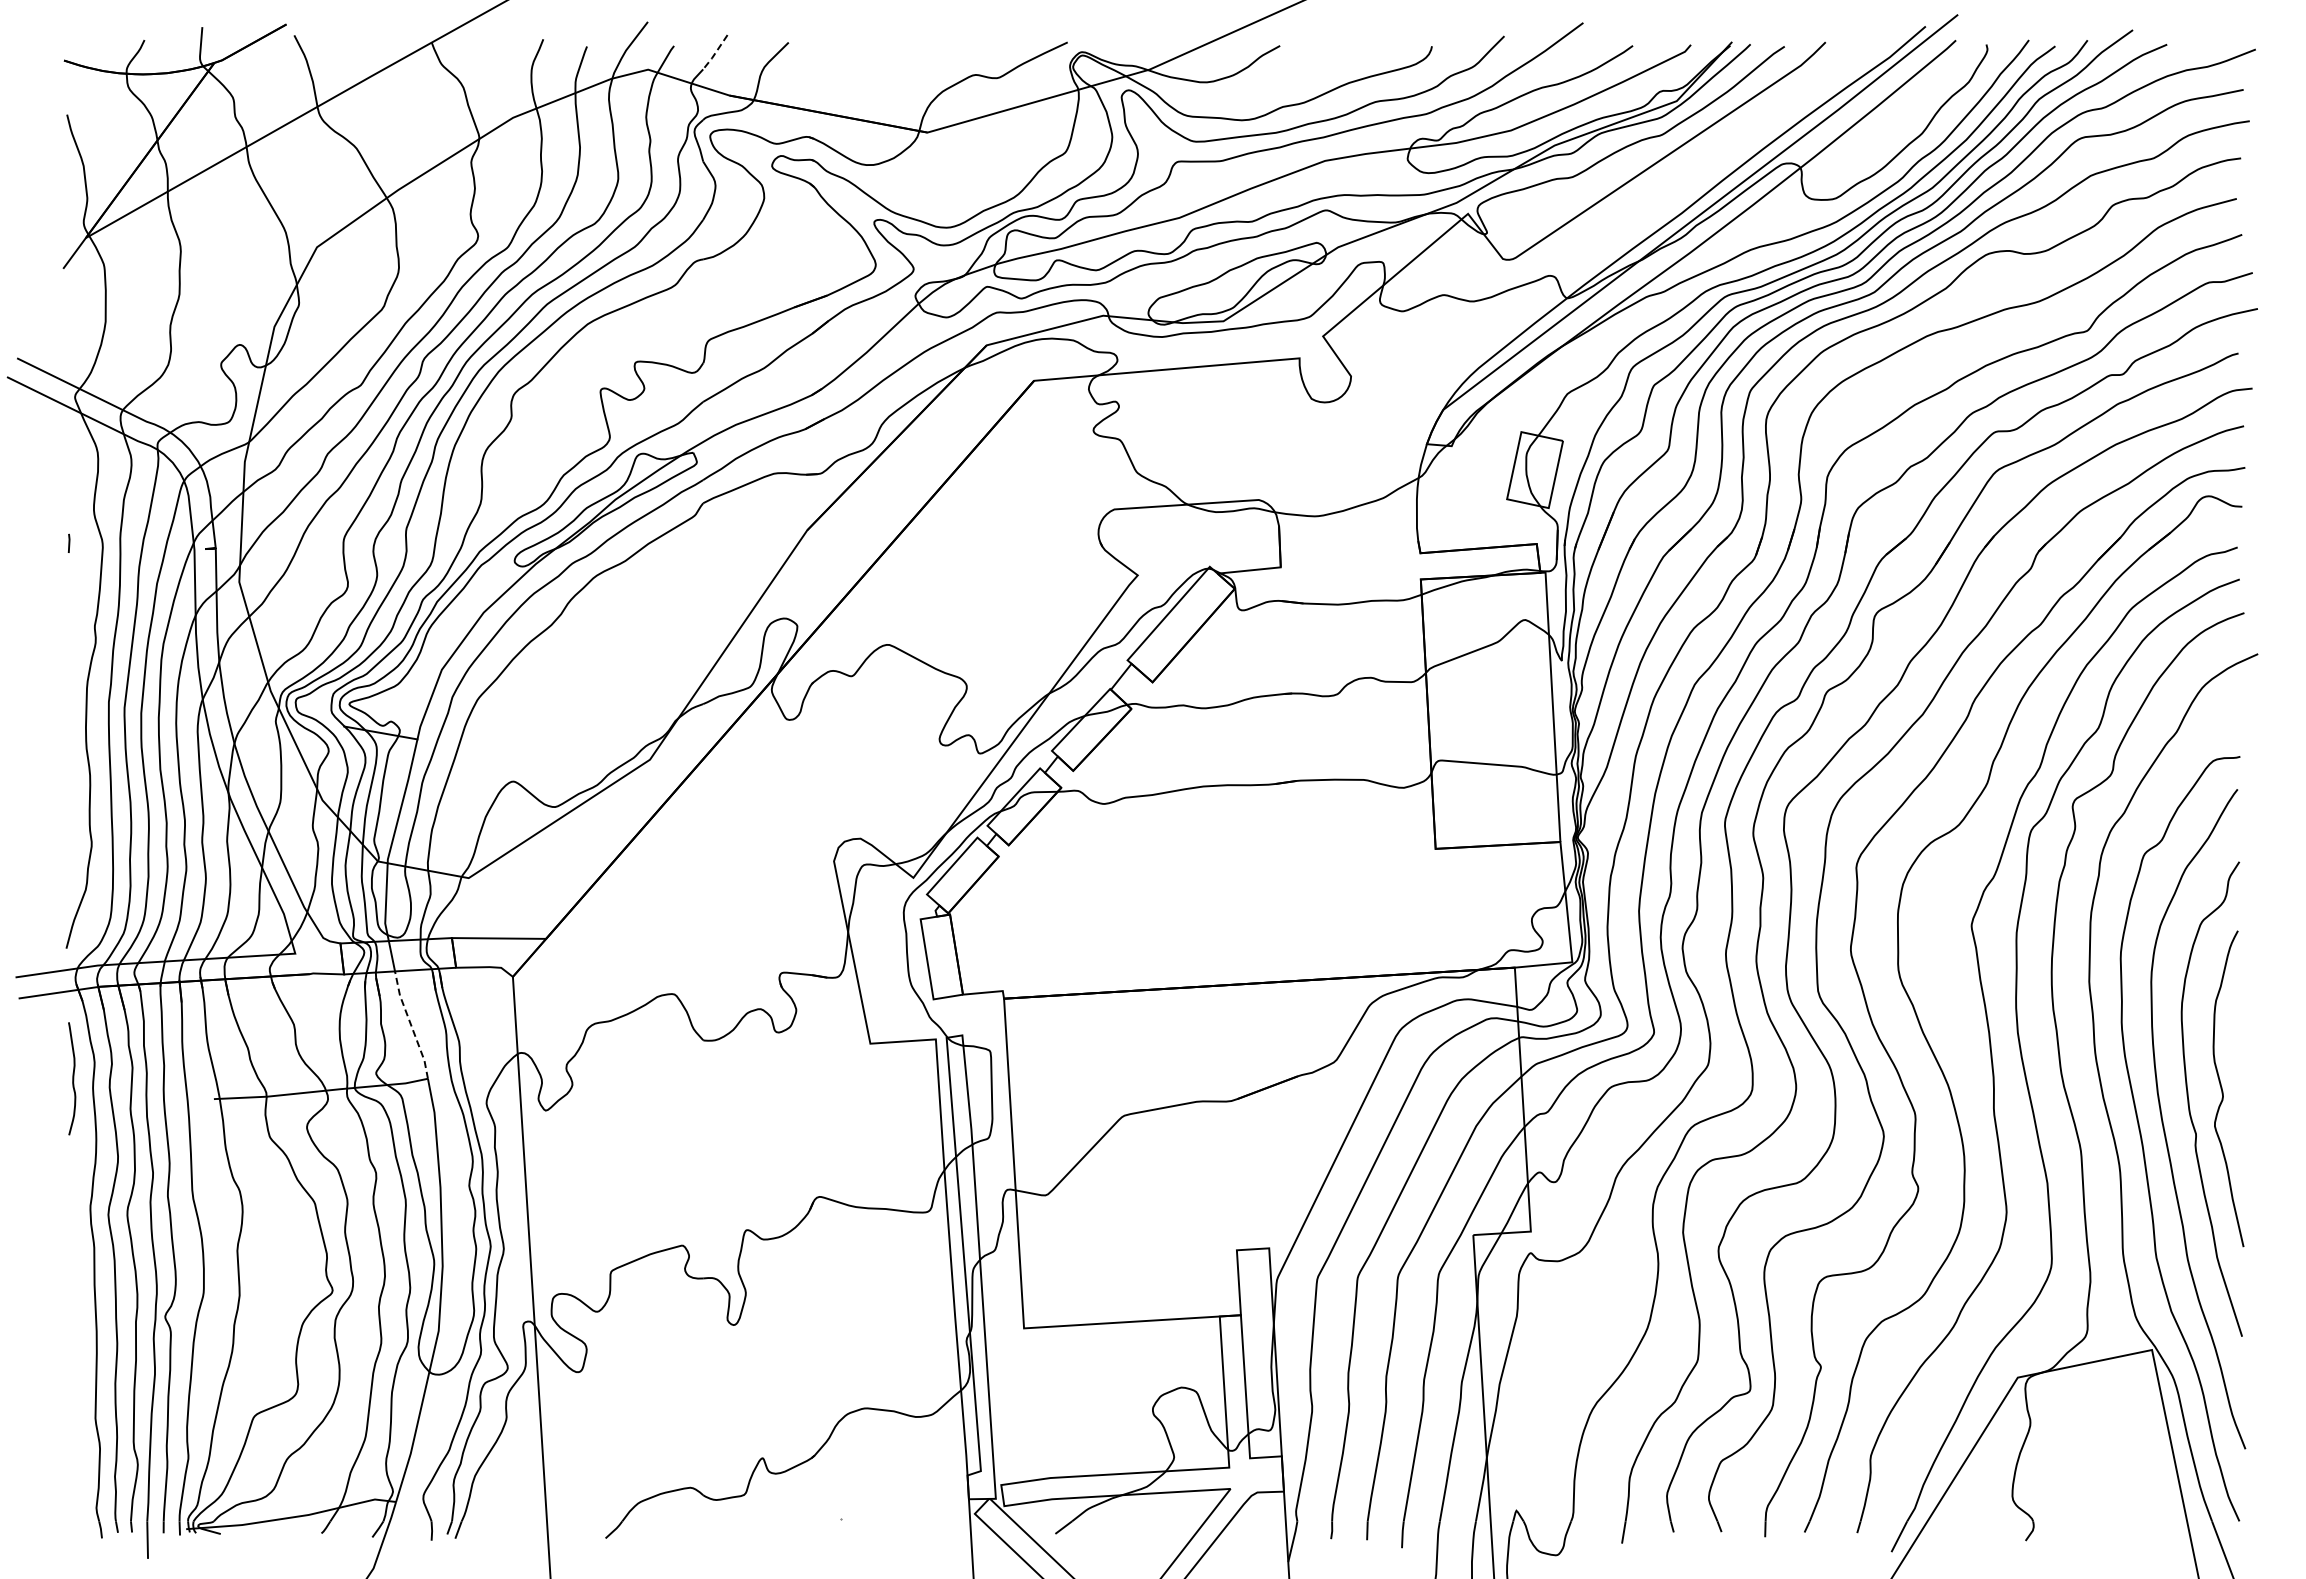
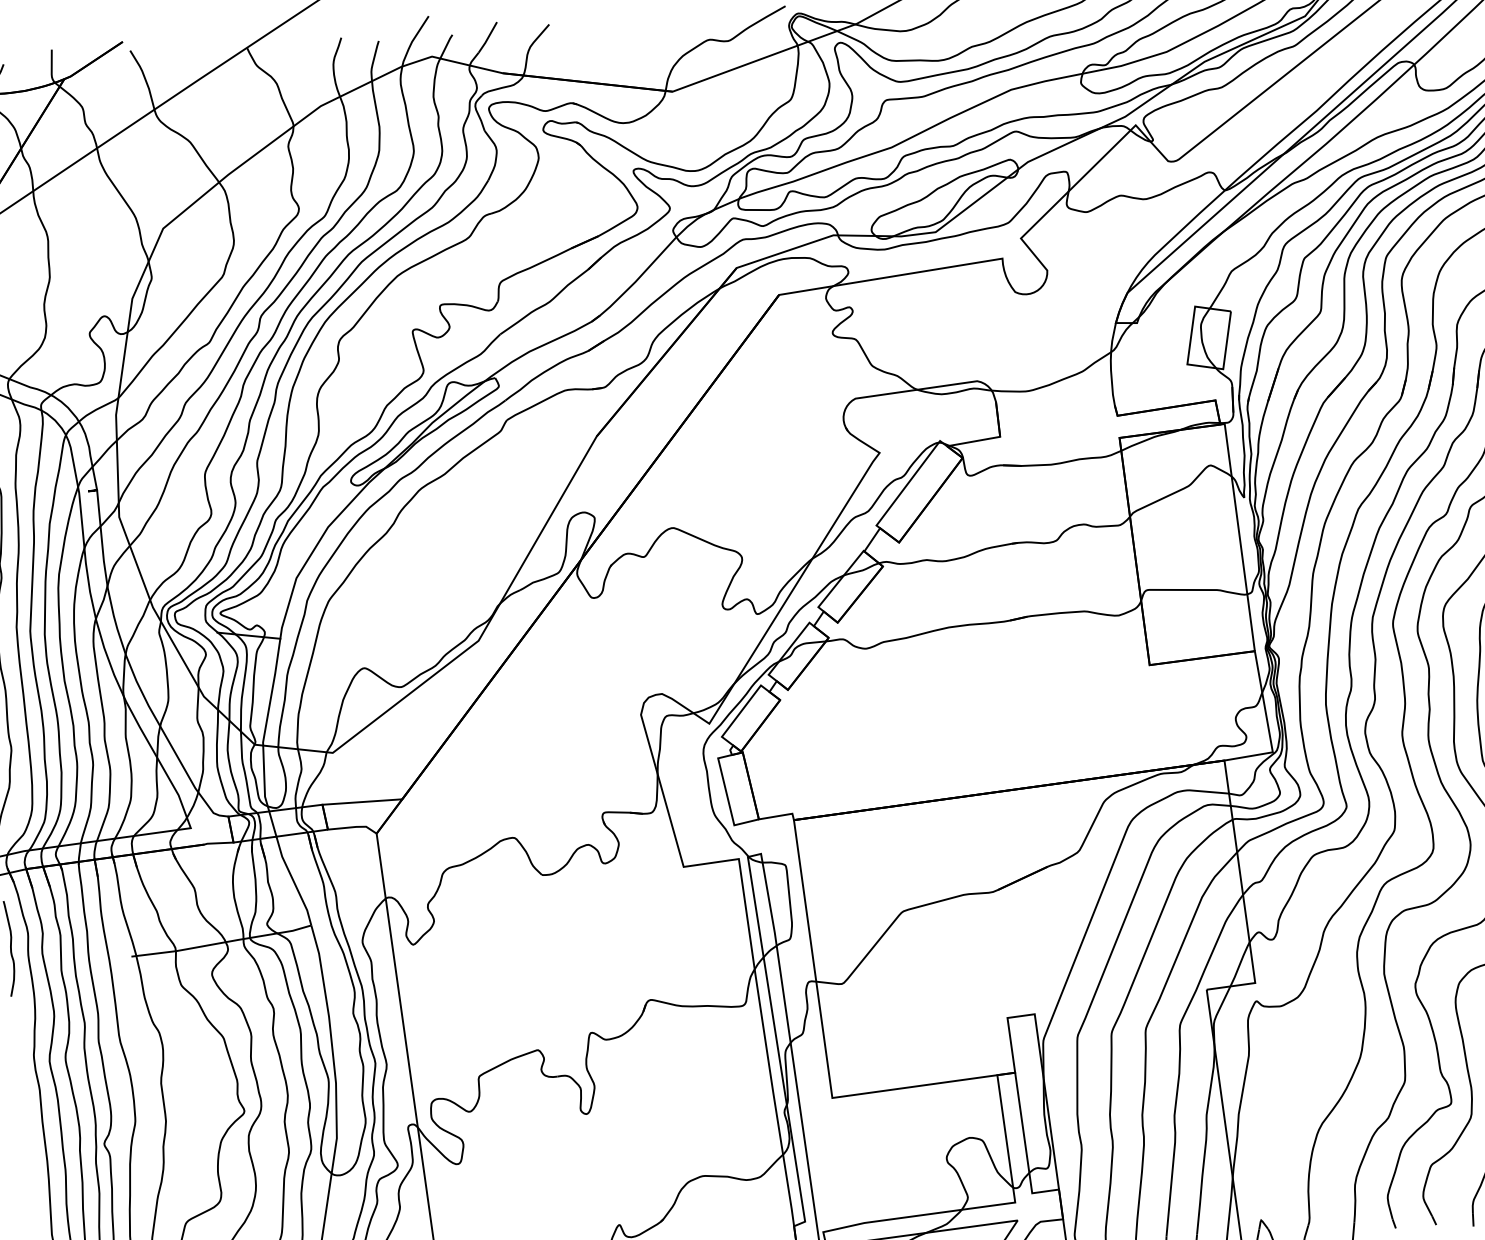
line: (715, 52) -> (487, 37), dashed -> solid
line: (411, 1025) -> (293, 881), dashed -> solid

